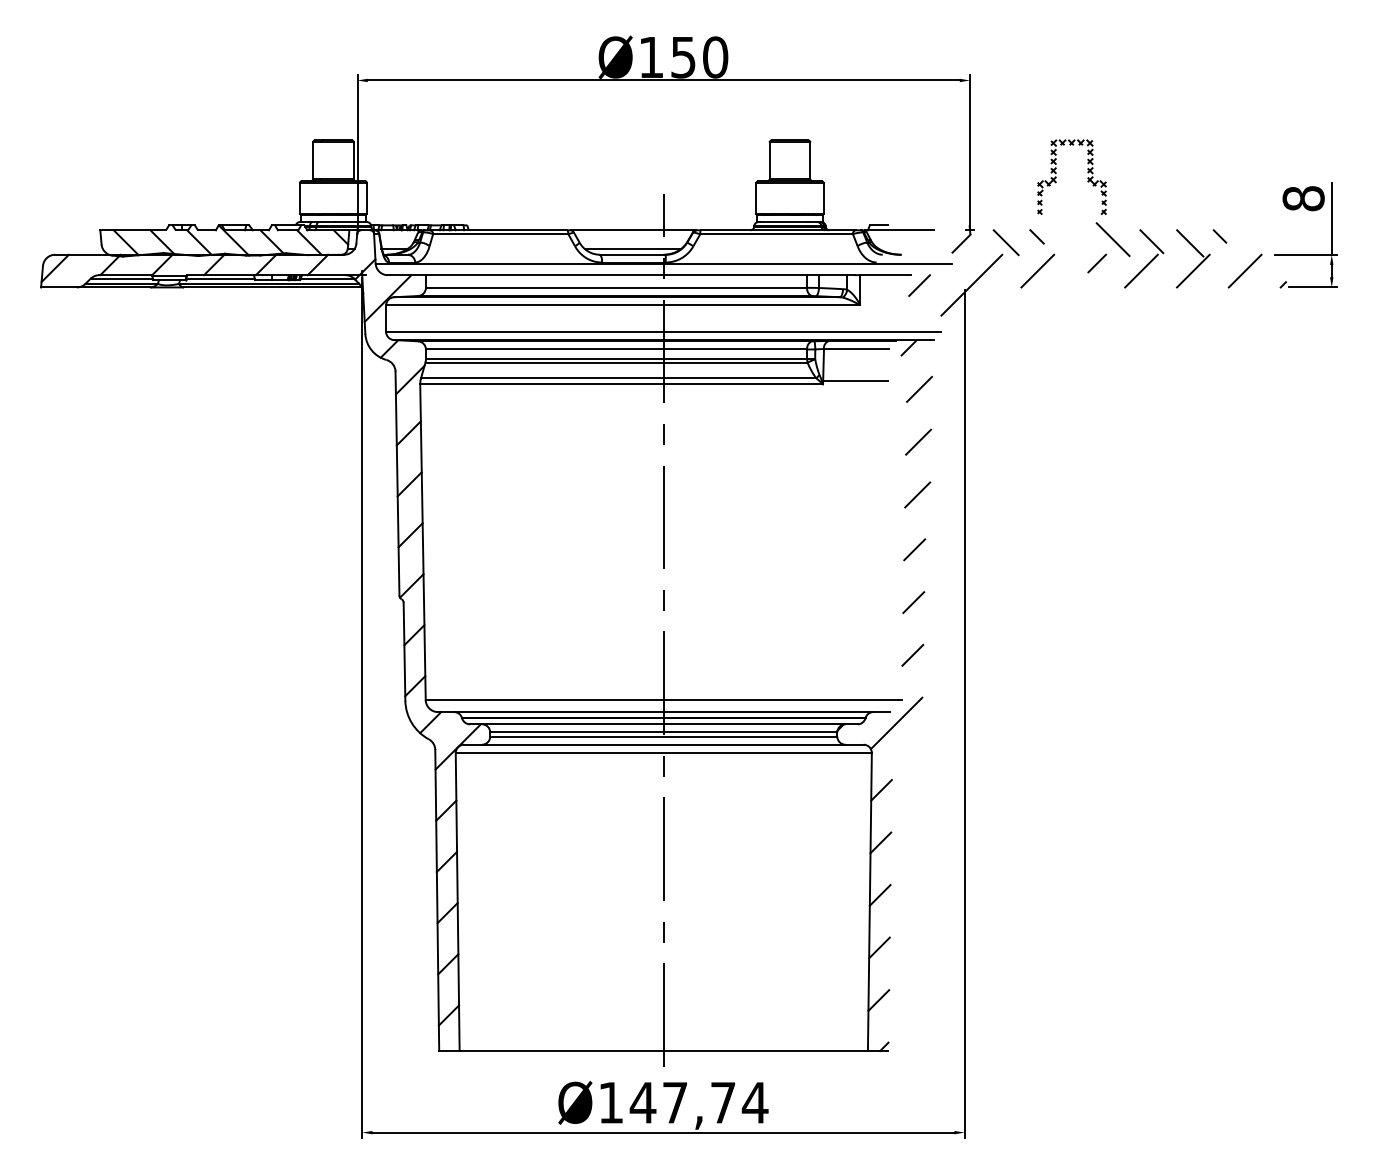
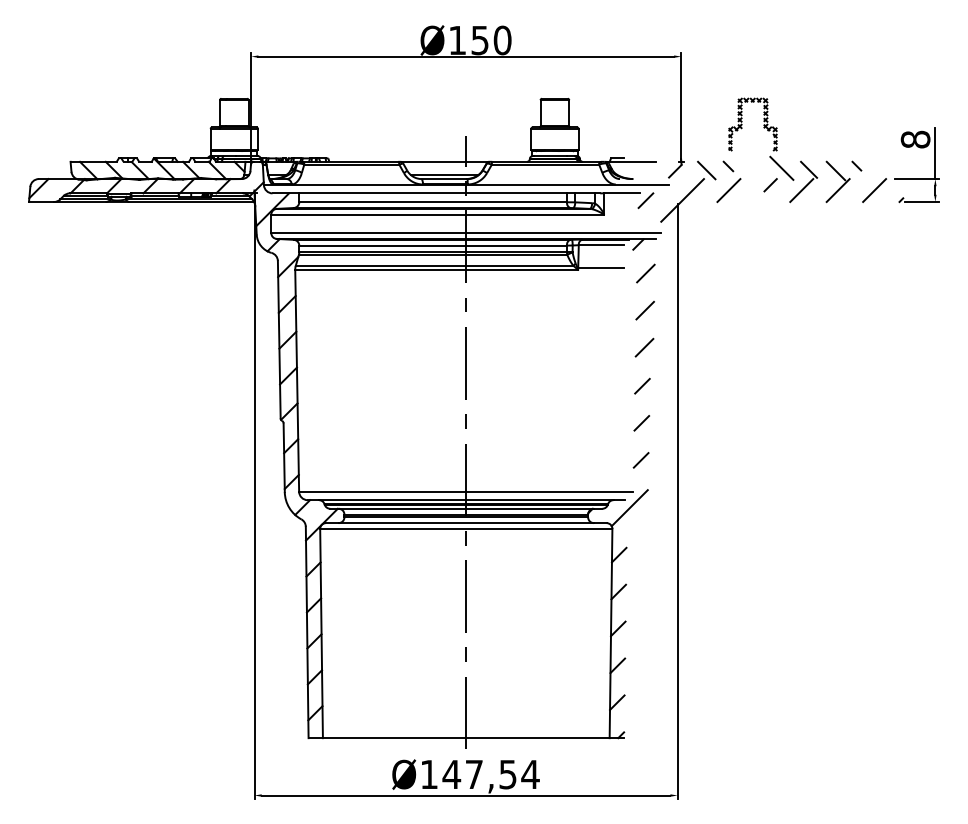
text: (722, 1102) -> (507, 774), Ø147,74 -> Ø147,54

